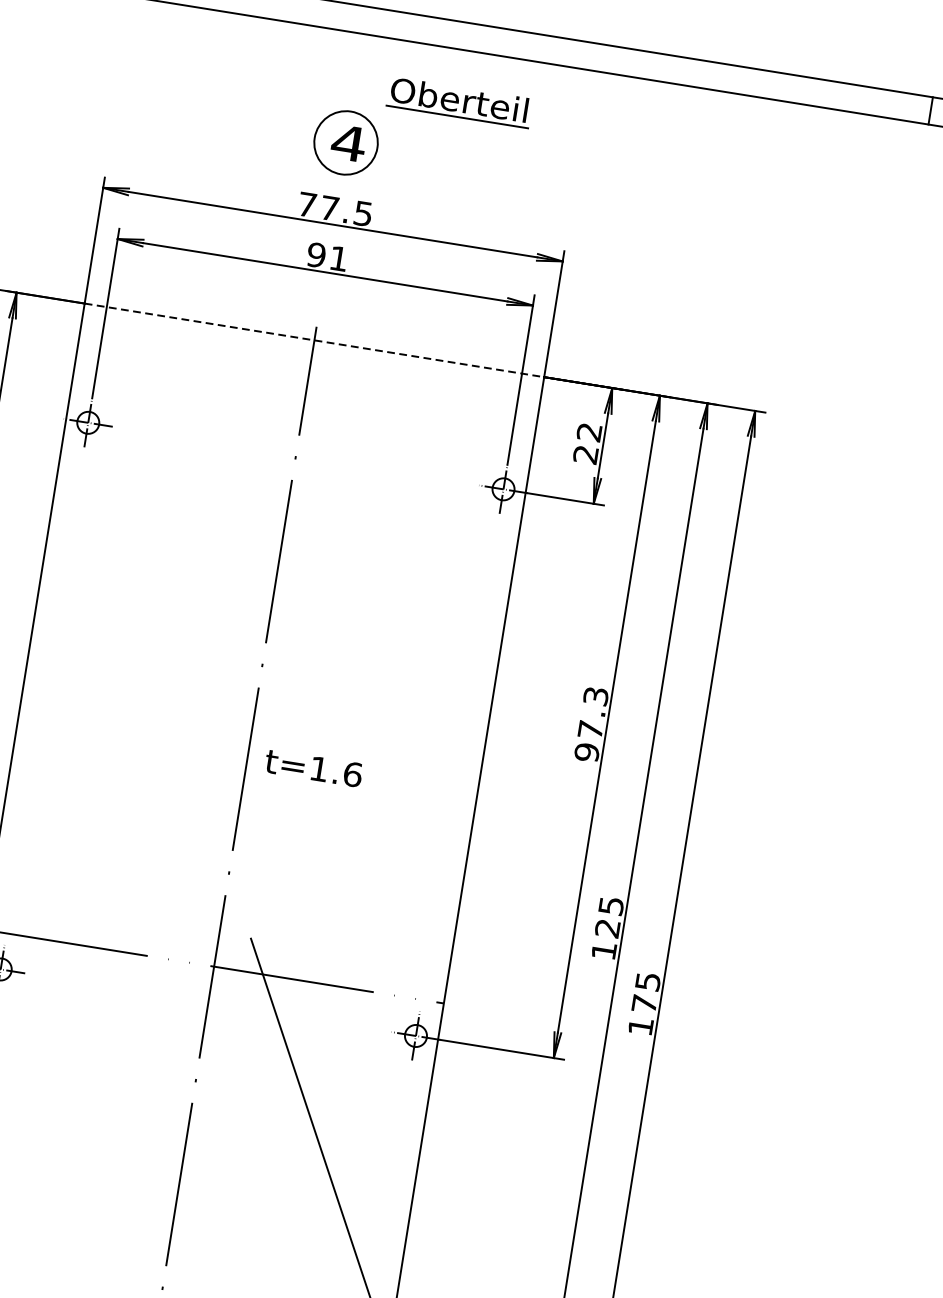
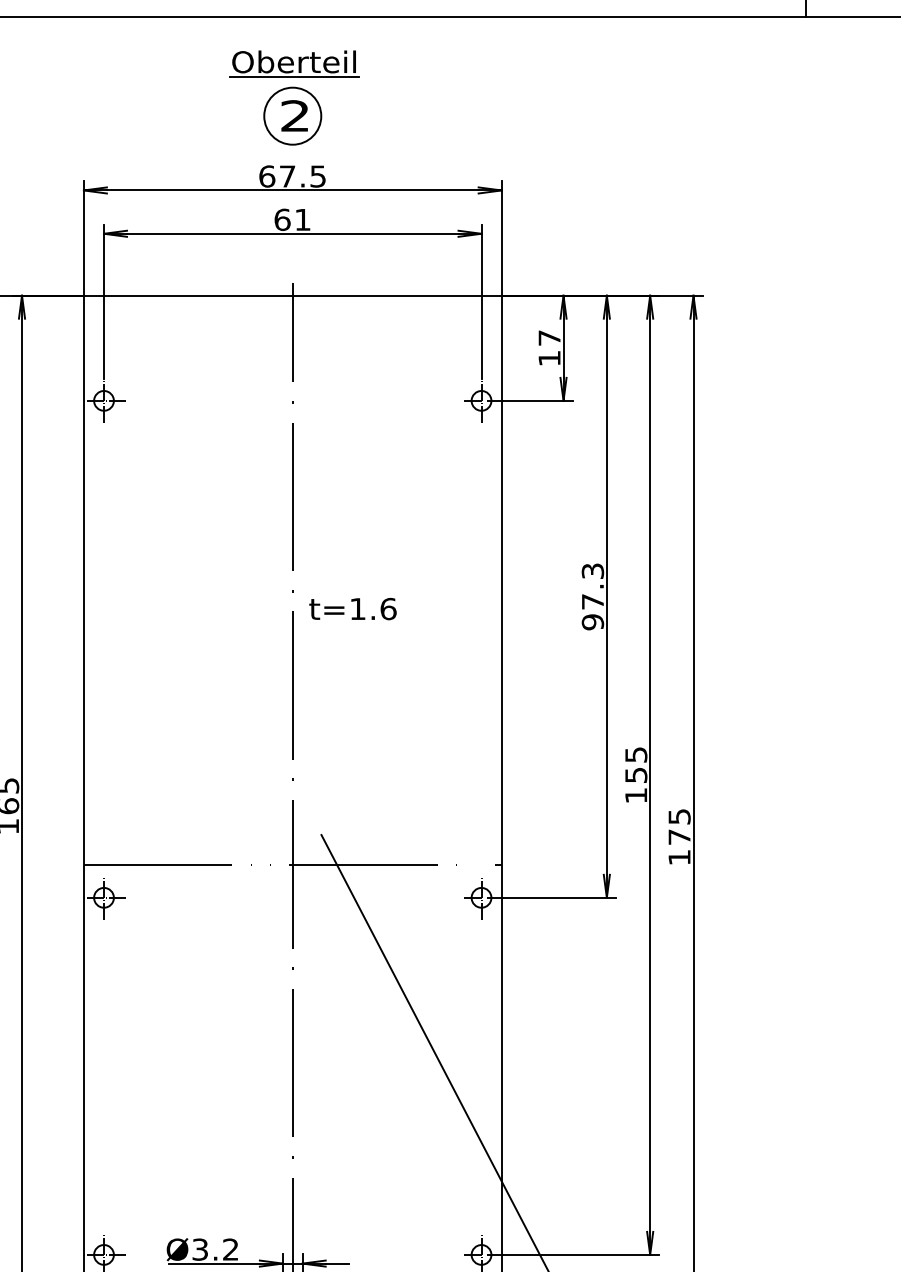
part: (459, 101) -> (294, 63), moved
text: (349, 142) -> (295, 115), 4 -> 2
text: (307, 204) -> (267, 176), 77.5 -> 67.5
text: (316, 254) -> (282, 219), 91 -> 61
line: (314, 340) -> (292, 295), dashed -> solid
text: (587, 443) -> (549, 348), 22 -> 17
text: (313, 767) -> (352, 608), moved
text: (607, 928) -> (636, 775), 125 -> 155

